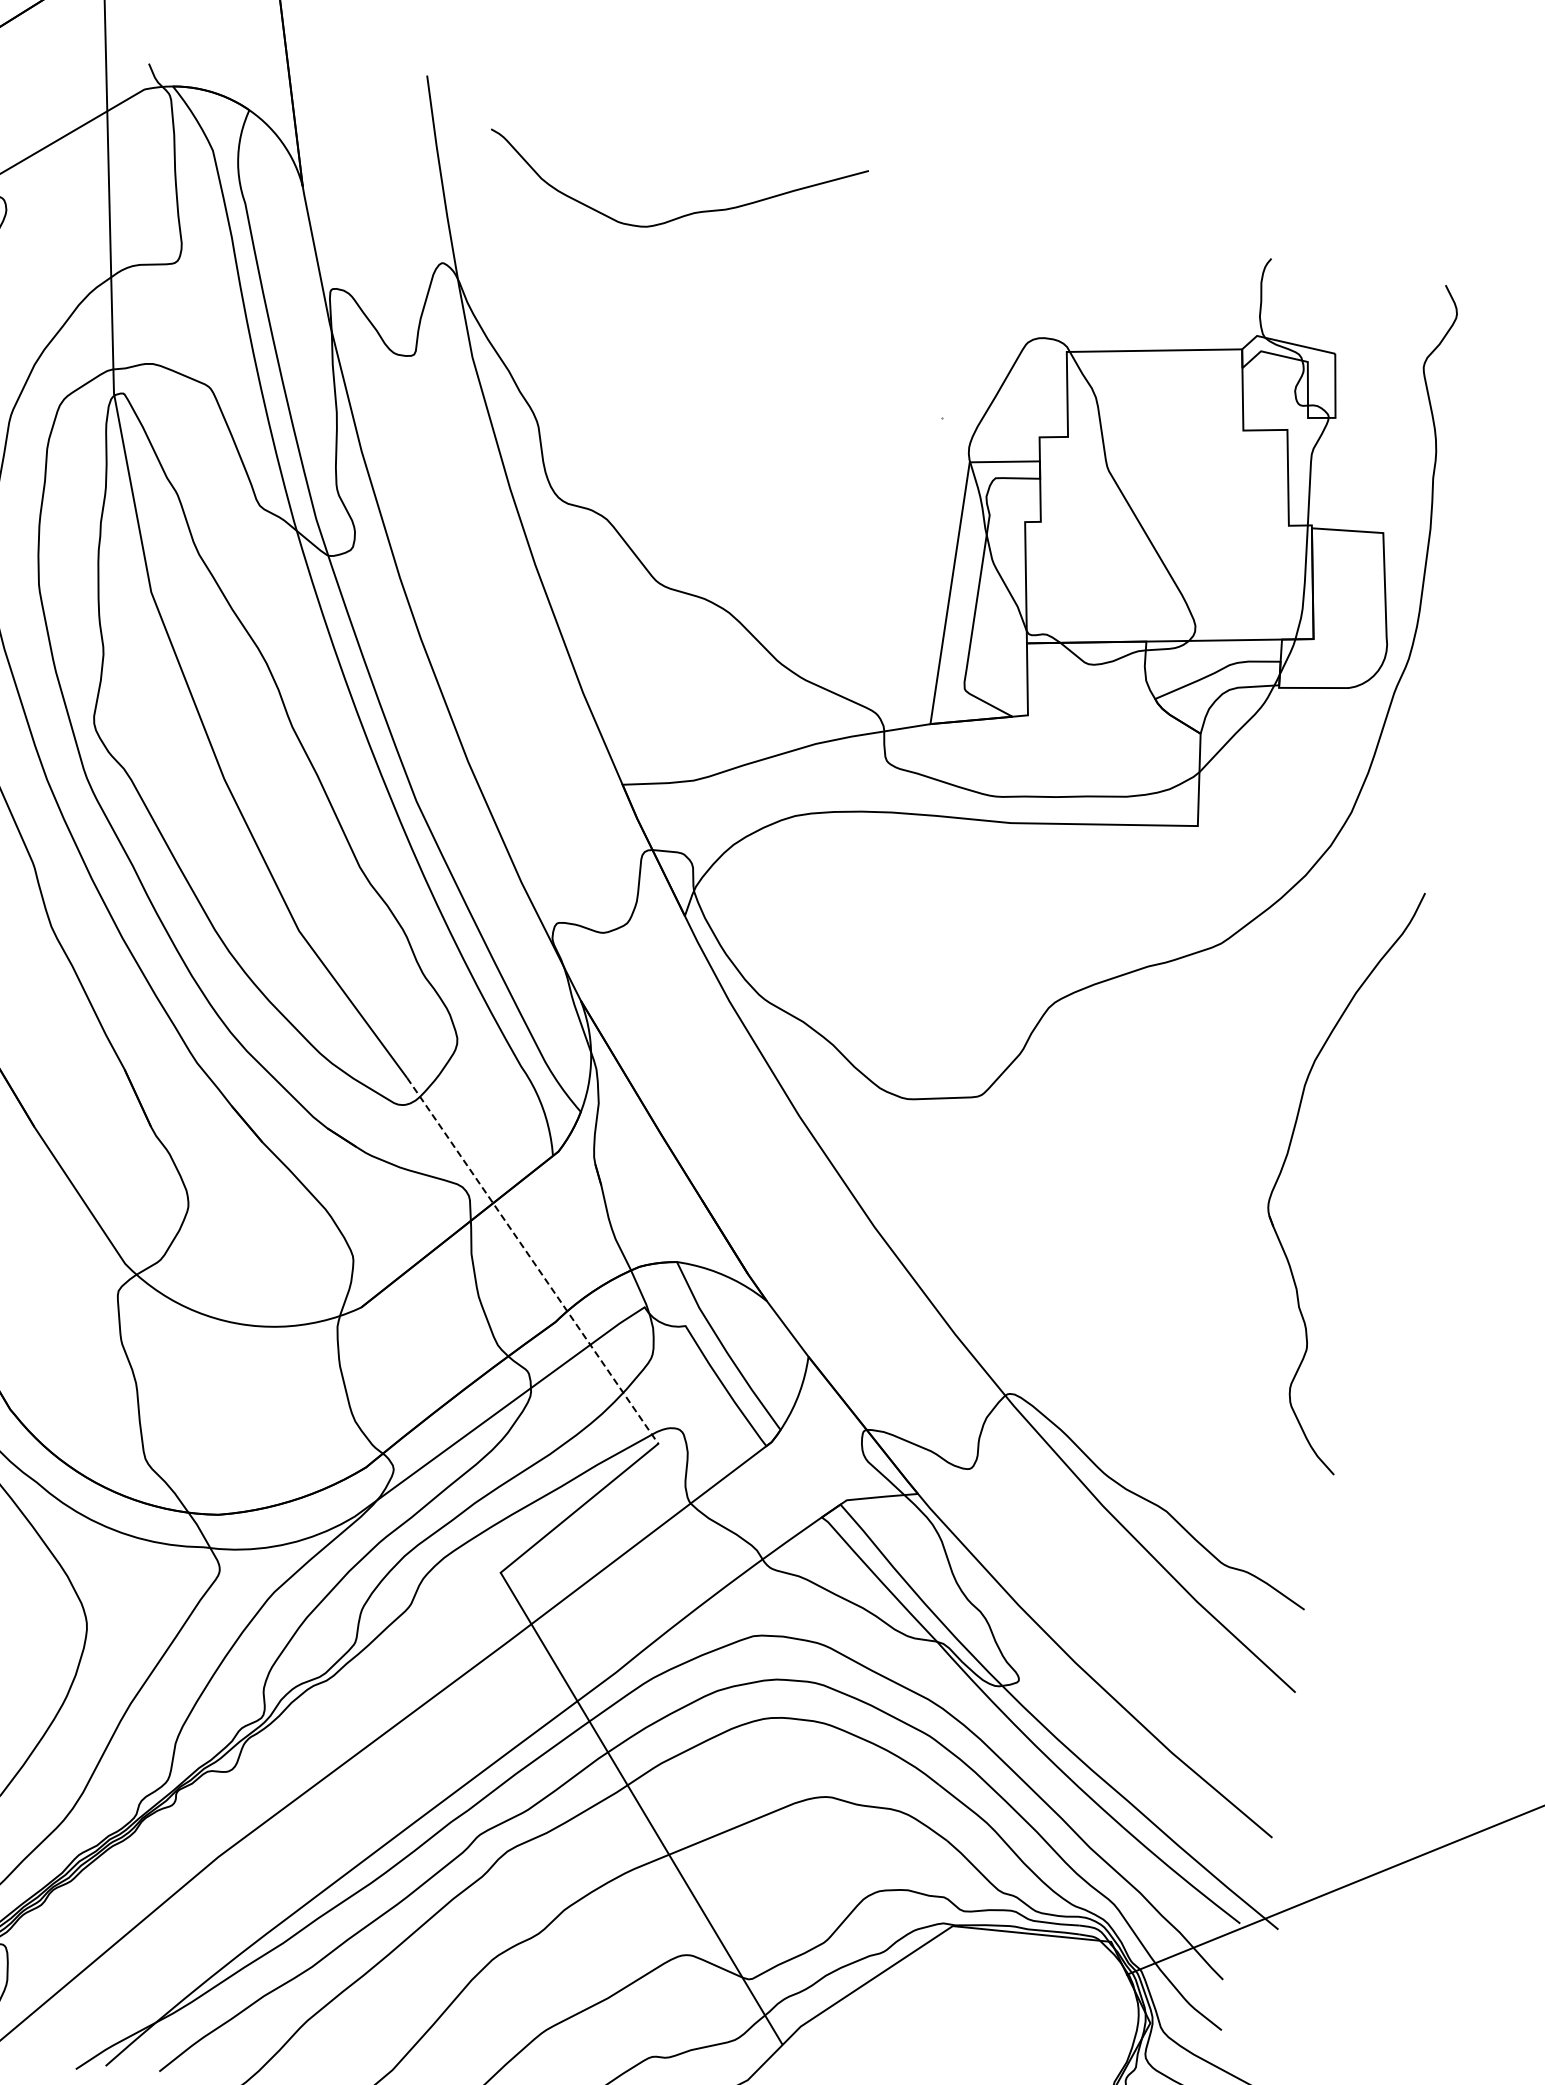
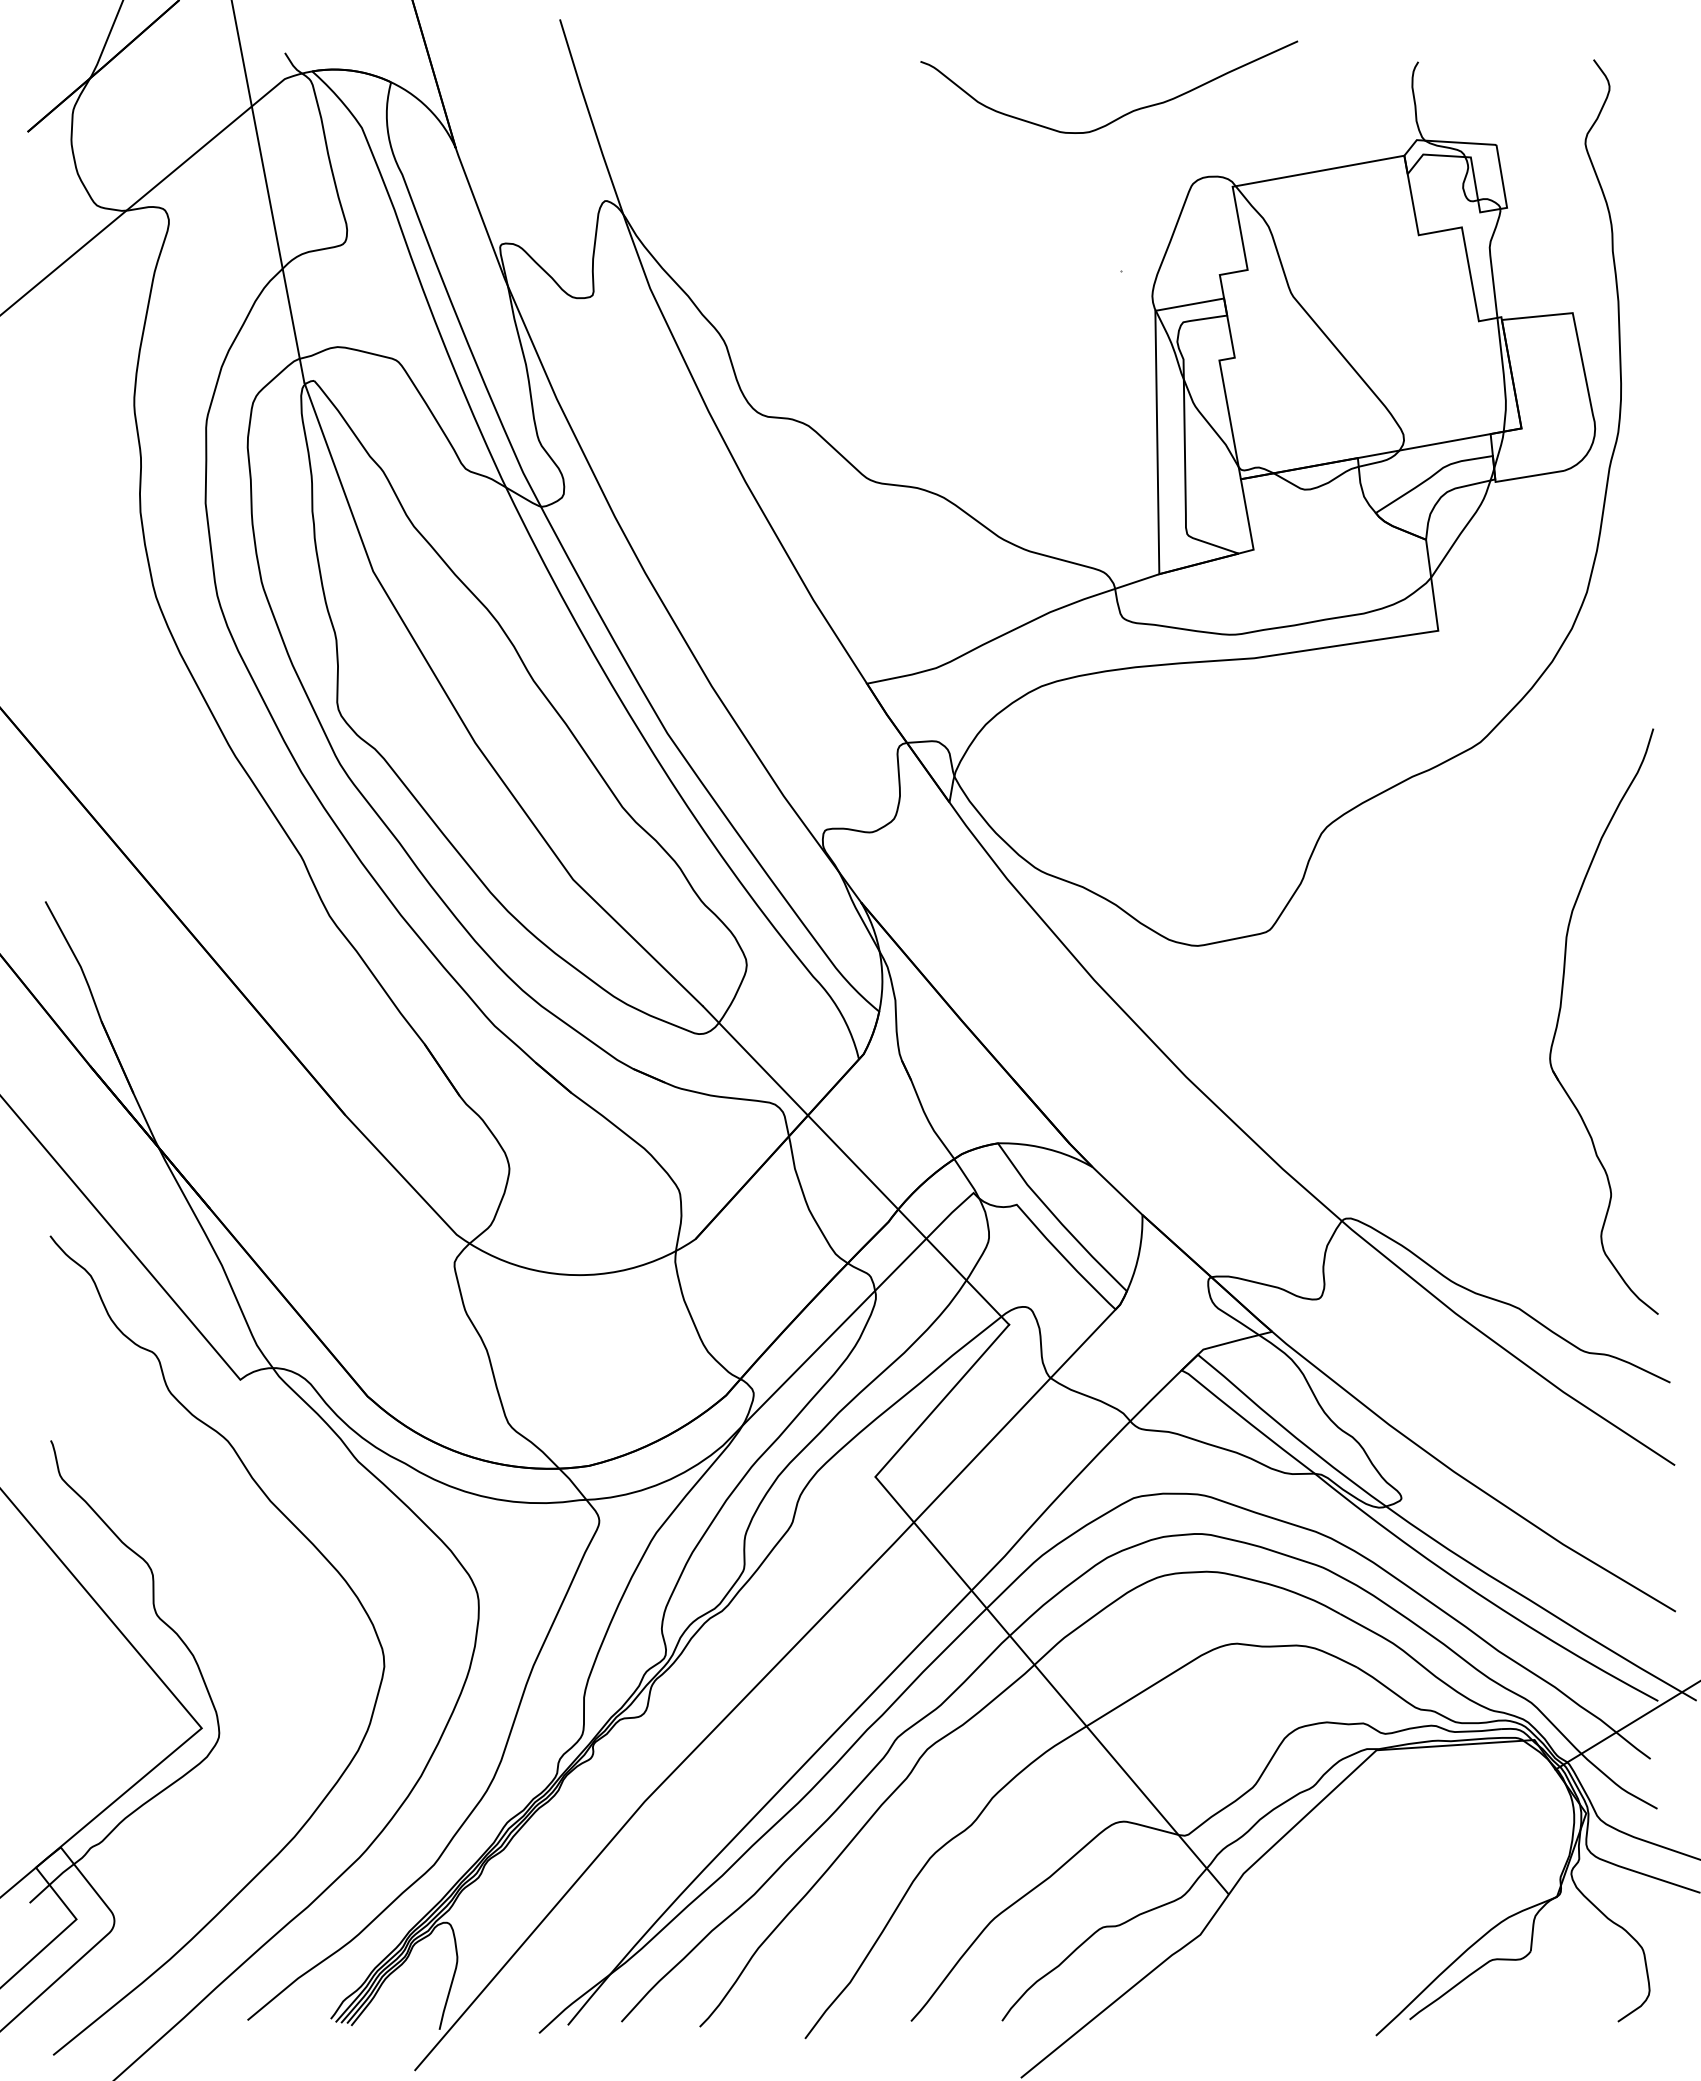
curve: (683, 214) -> (1123, 114), moved
part: (1286, 1160) -> (1560, 1013), moved
line: (533, 1260) -> (856, 1165), dashed -> solid

